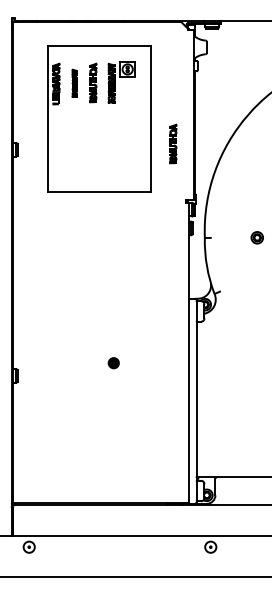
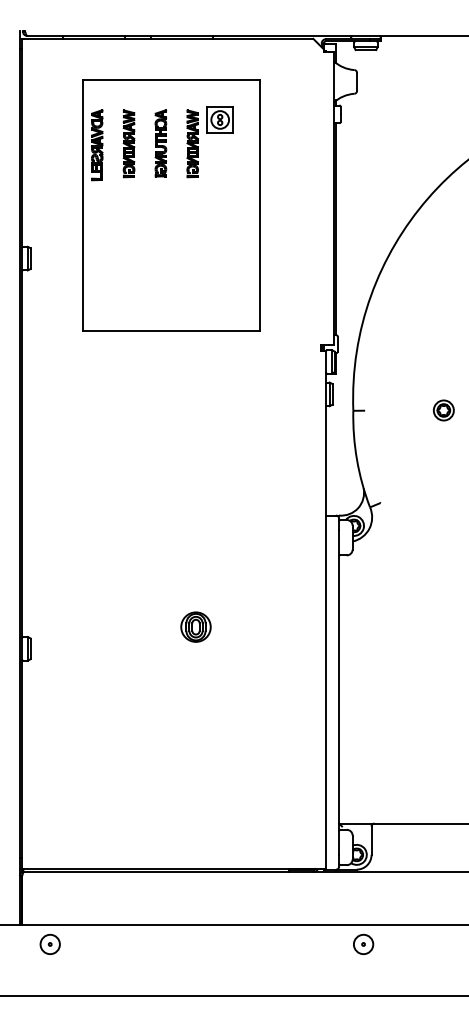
part: (74, 83) -> (128, 144), size x1.43
part: (173, 143) -> (299, 247), removed
part: (113, 362) -> (195, 625), size x1.67

